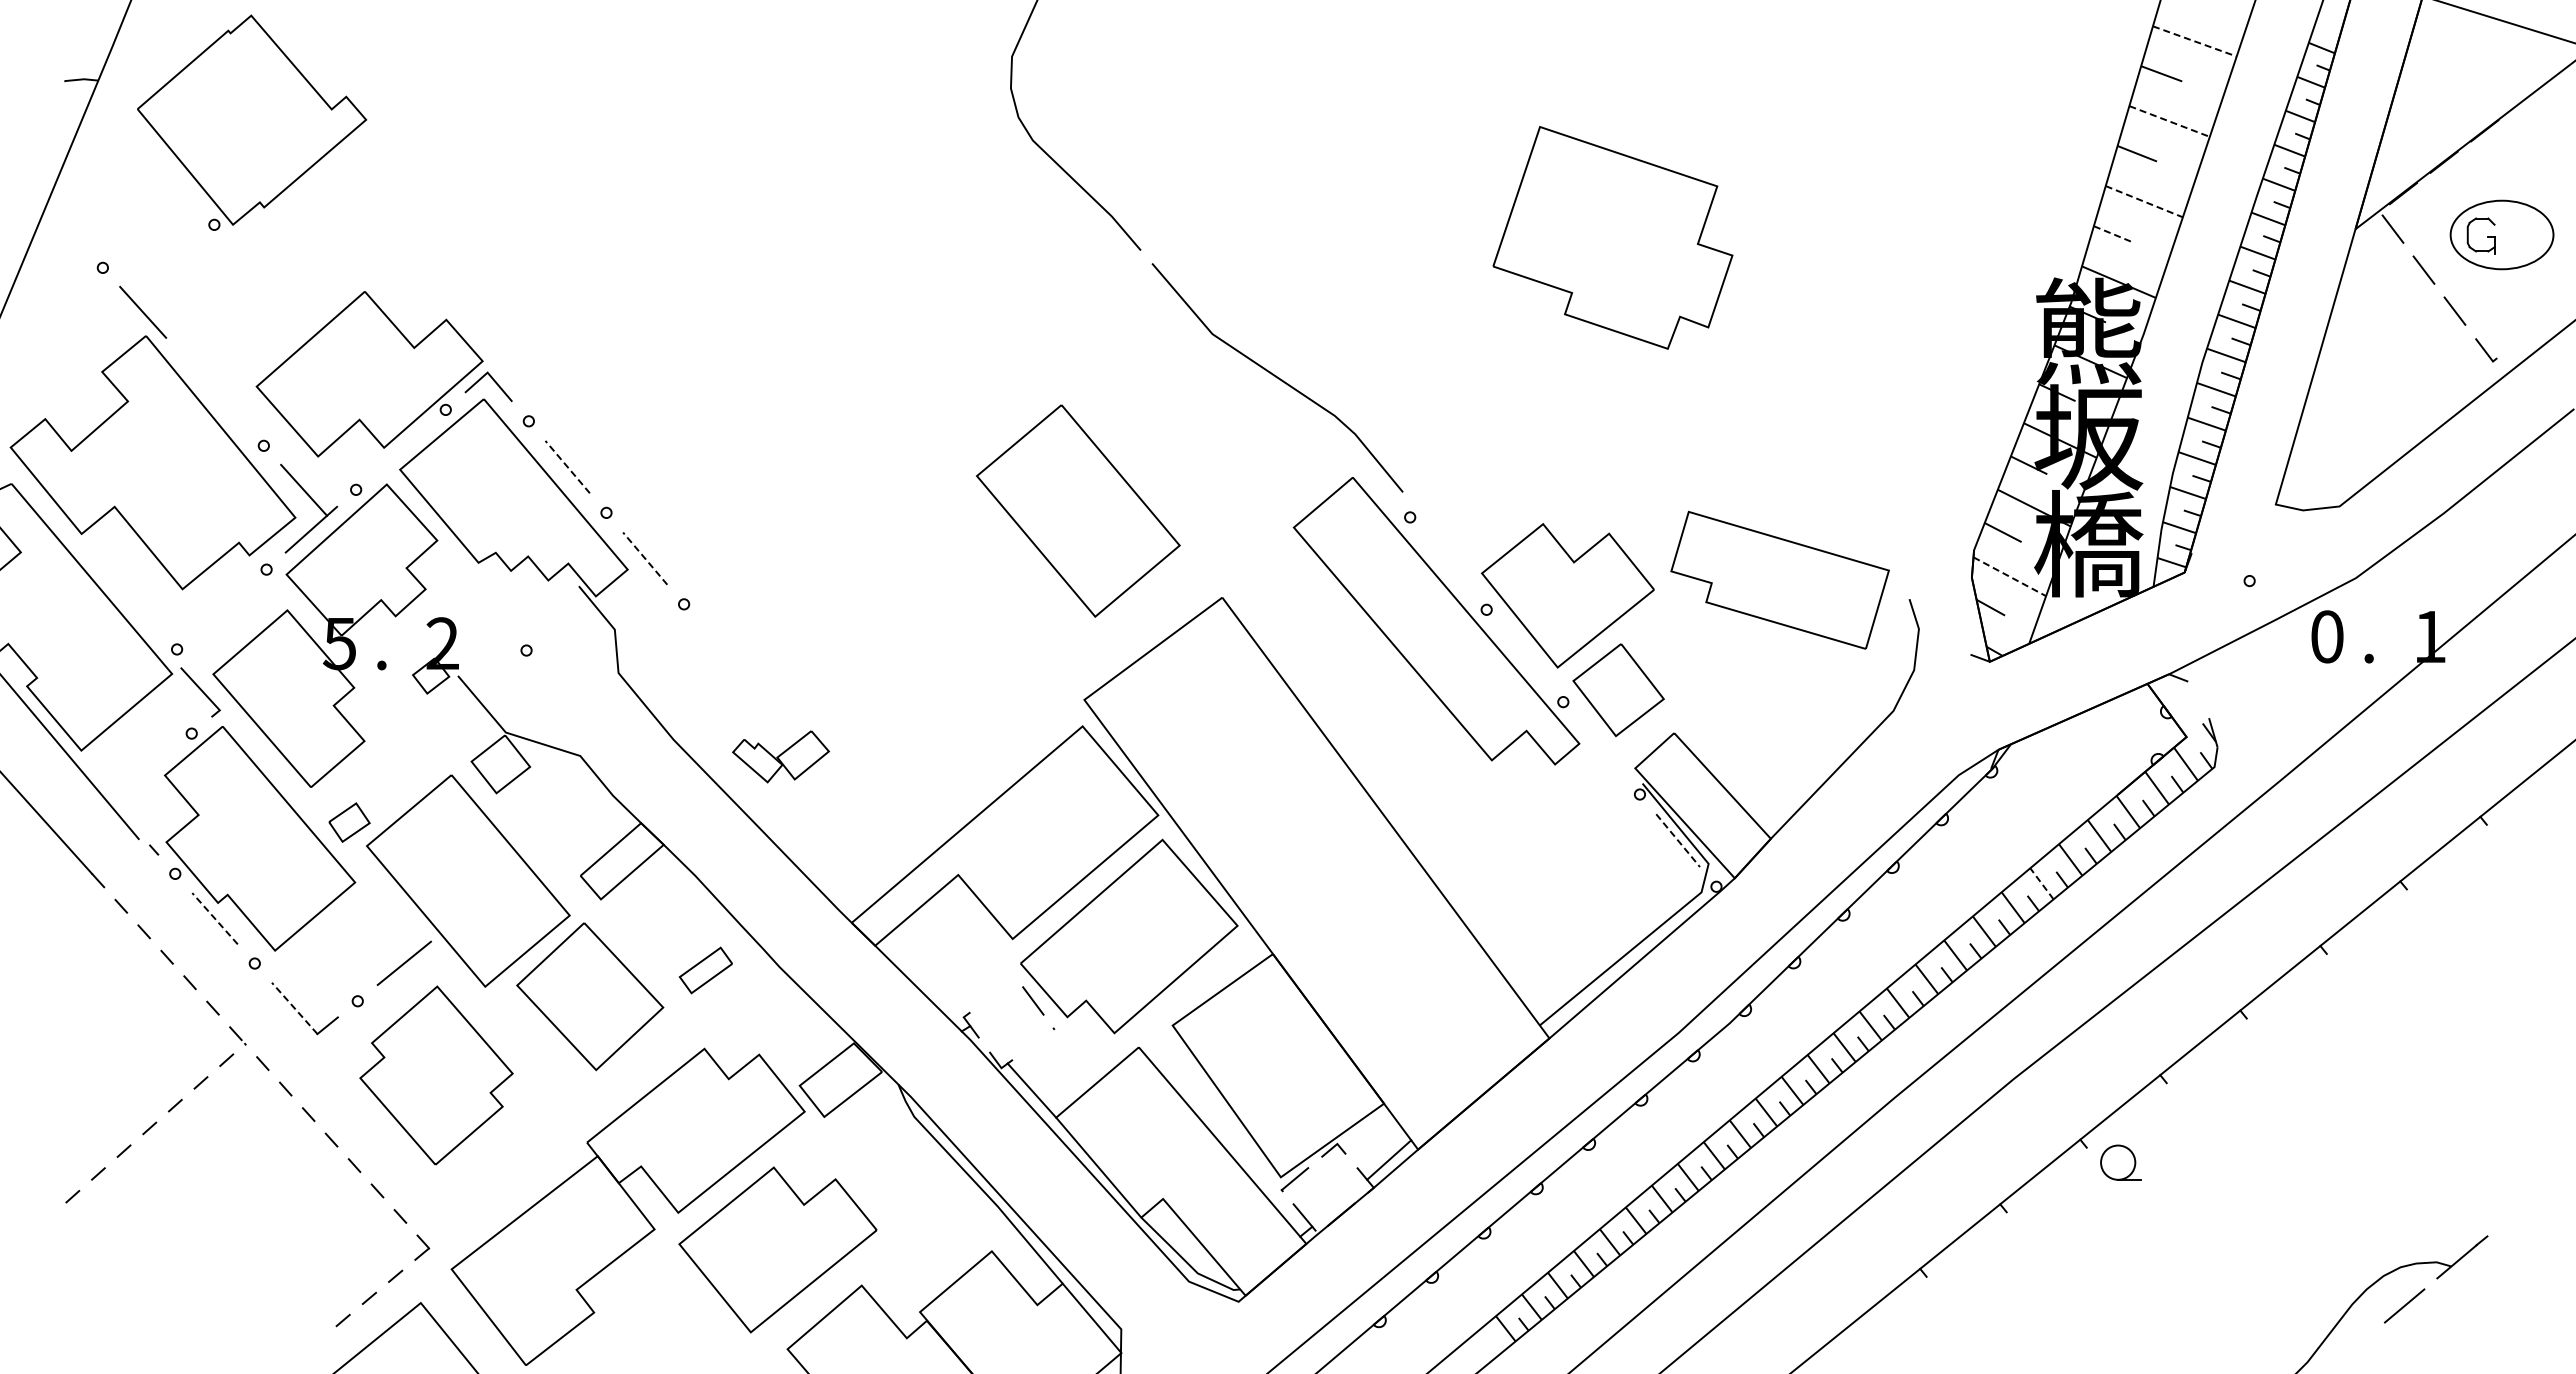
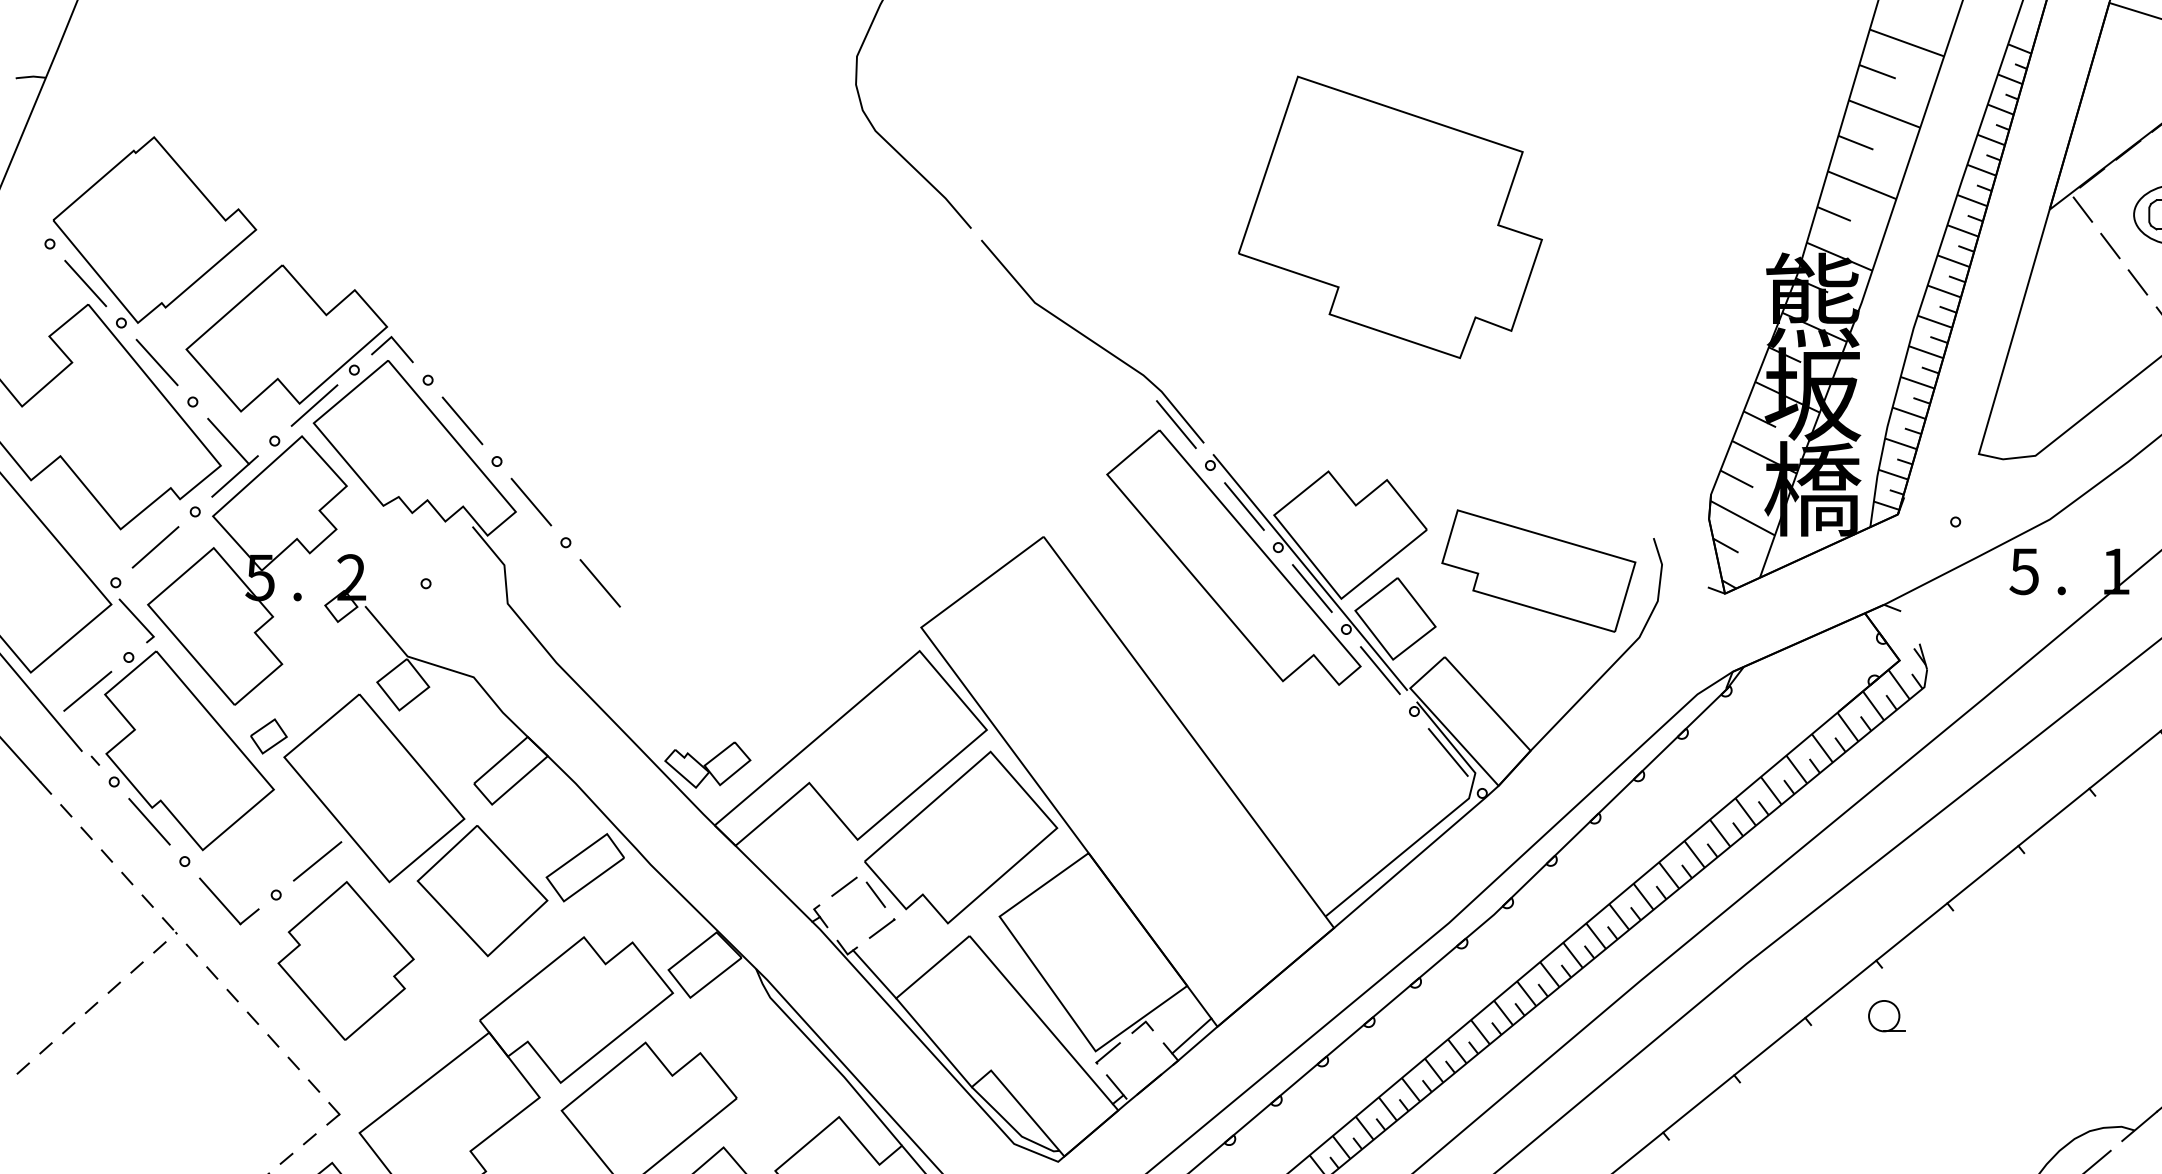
line: (2195, 41) -> (1907, 43), dashed -> solid
line: (2170, 121) -> (1885, 114), dashed -> solid
part: (252, 122) -> (155, 232), moved
line: (2144, 201) -> (1862, 185), dashed -> solid
line: (2113, 234) -> (1834, 214), dashed -> solid
part: (1612, 237) -> (1390, 217), size x1.43
line: (223, 400) -> (157, 361), added
line: (400, 449) -> (314, 405), added
line: (567, 466) -> (462, 420), dashed -> solid
line: (1371, 470) -> (1176, 423), added
part: (1078, 510) -> (916, 459), removed
line: (644, 558) -> (530, 502), dashed -> solid
line: (1448, 563) -> (1244, 506), added
line: (2010, 576) -> (1743, 517), dashed -> solid
part: (1779, 579) -> (1538, 570), moved
line: (221, 609) -> (155, 547), added
text: (2326, 636) -> (2023, 571), 0 -> 5
line: (1522, 637) -> (1310, 572), added
line: (722, 649) -> (599, 582), added
line: (1524, 655) -> (1311, 588), added
line: (1601, 747) -> (1380, 669), added
part: (780, 756) -> (707, 764), moved
line: (145, 771) -> (87, 691), added
line: (1678, 841) -> (1448, 753), dashed -> solid
line: (2041, 883) -> (1770, 790), dashed -> solid
line: (214, 918) -> (149, 821), dashed -> solid
part: (705, 970) -> (584, 867), size x1.67
line: (997, 991) -> (844, 886), added
line: (294, 1008) -> (220, 901), dashed -> solid
line: (1040, 1039) -> (882, 928), added
part: (2120, 1162) -> (1886, 1015), moved

